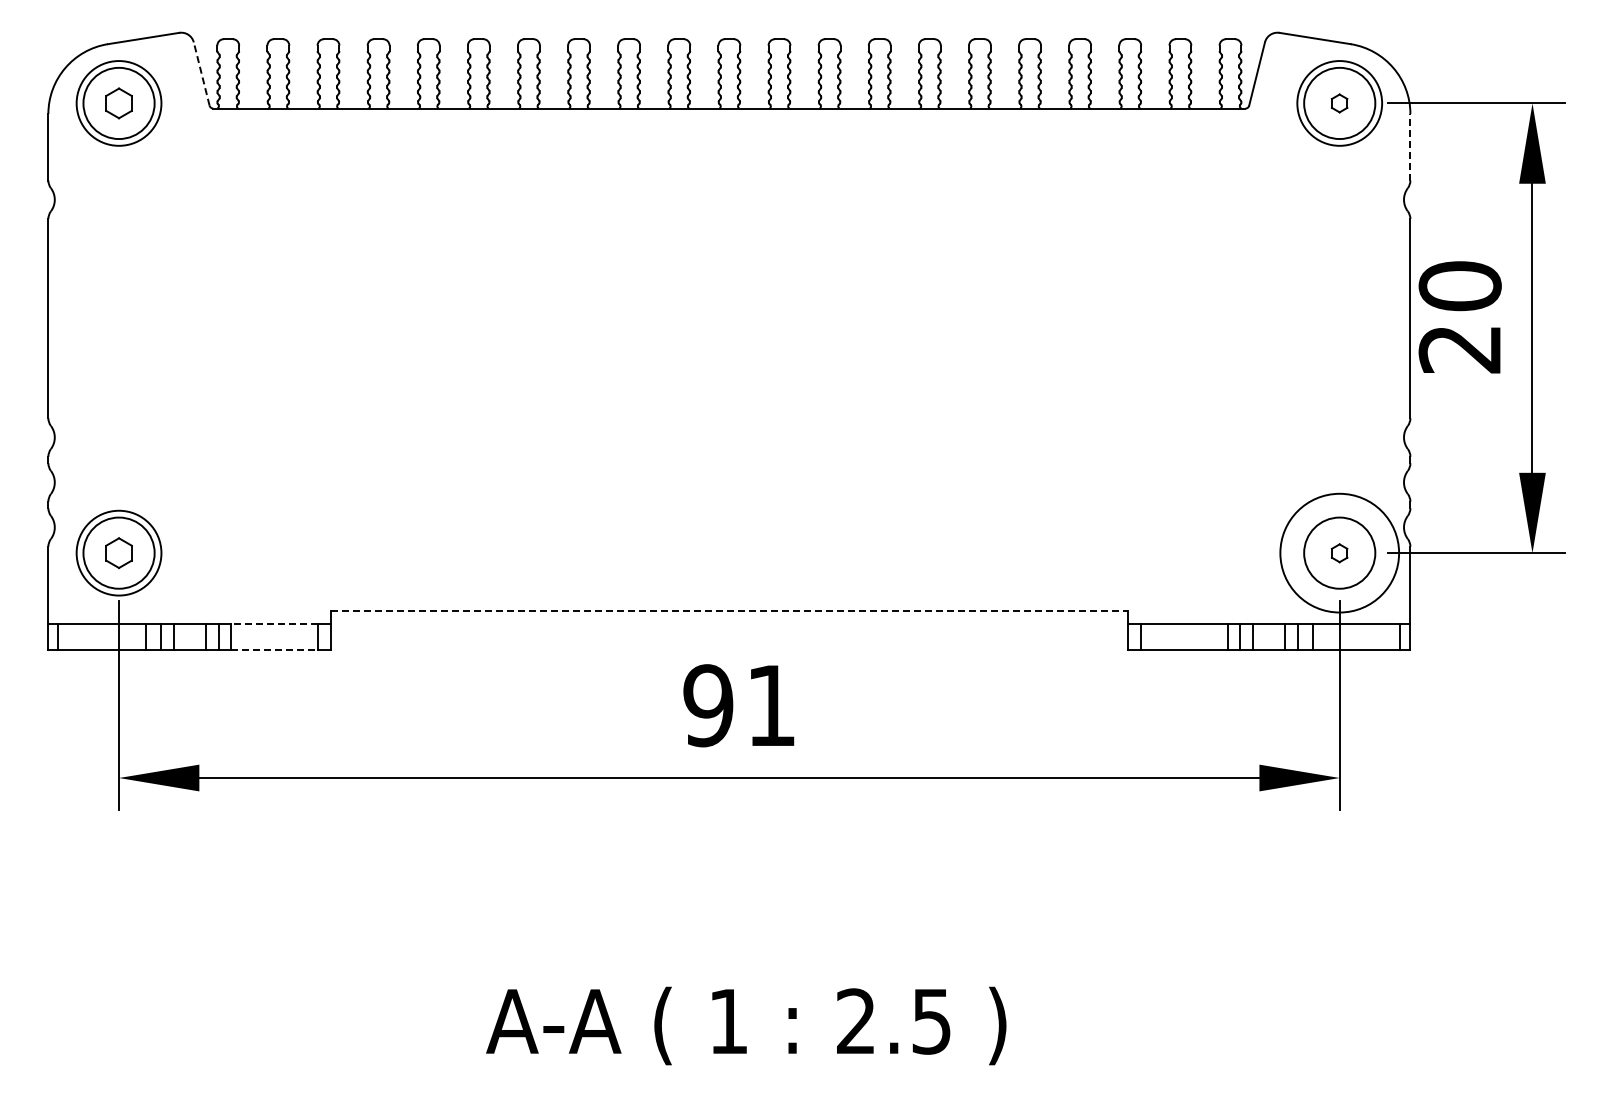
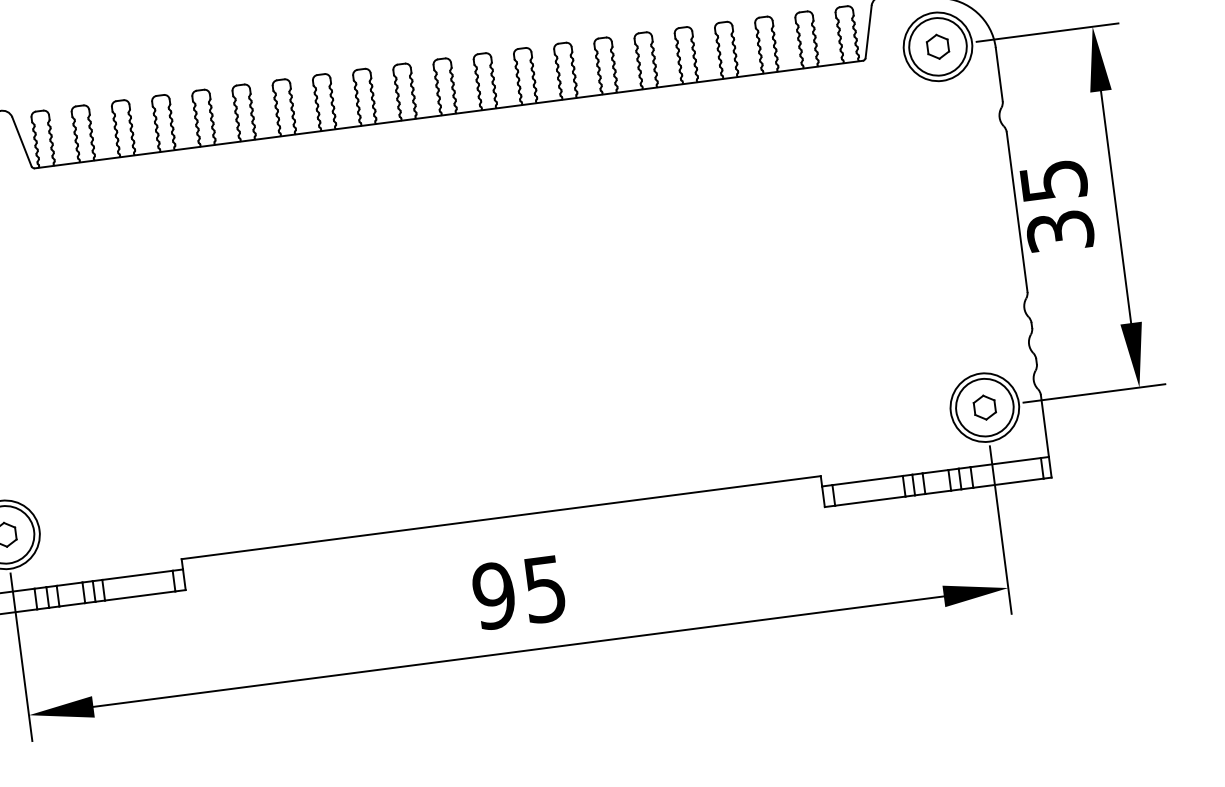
line: (201, 74) -> (21, 142), dashed -> solid
part: (1339, 103) -> (937, 46), size x1.67
line: (1410, 146) -> (999, 74), dashed -> solid
text: (1459, 317) -> (1056, 206), 20 -> 35
circle: (1339, 552) -> (984, 407), size x0.71
part: (1339, 553) -> (984, 407), size x1.67
line: (729, 610) -> (501, 517), dashed -> solid
line: (274, 623) -> (137, 575), dashed -> solid
line: (274, 649) -> (140, 595), dashed -> solid
text: (770, 706) -> (544, 589), 91 -> 95

